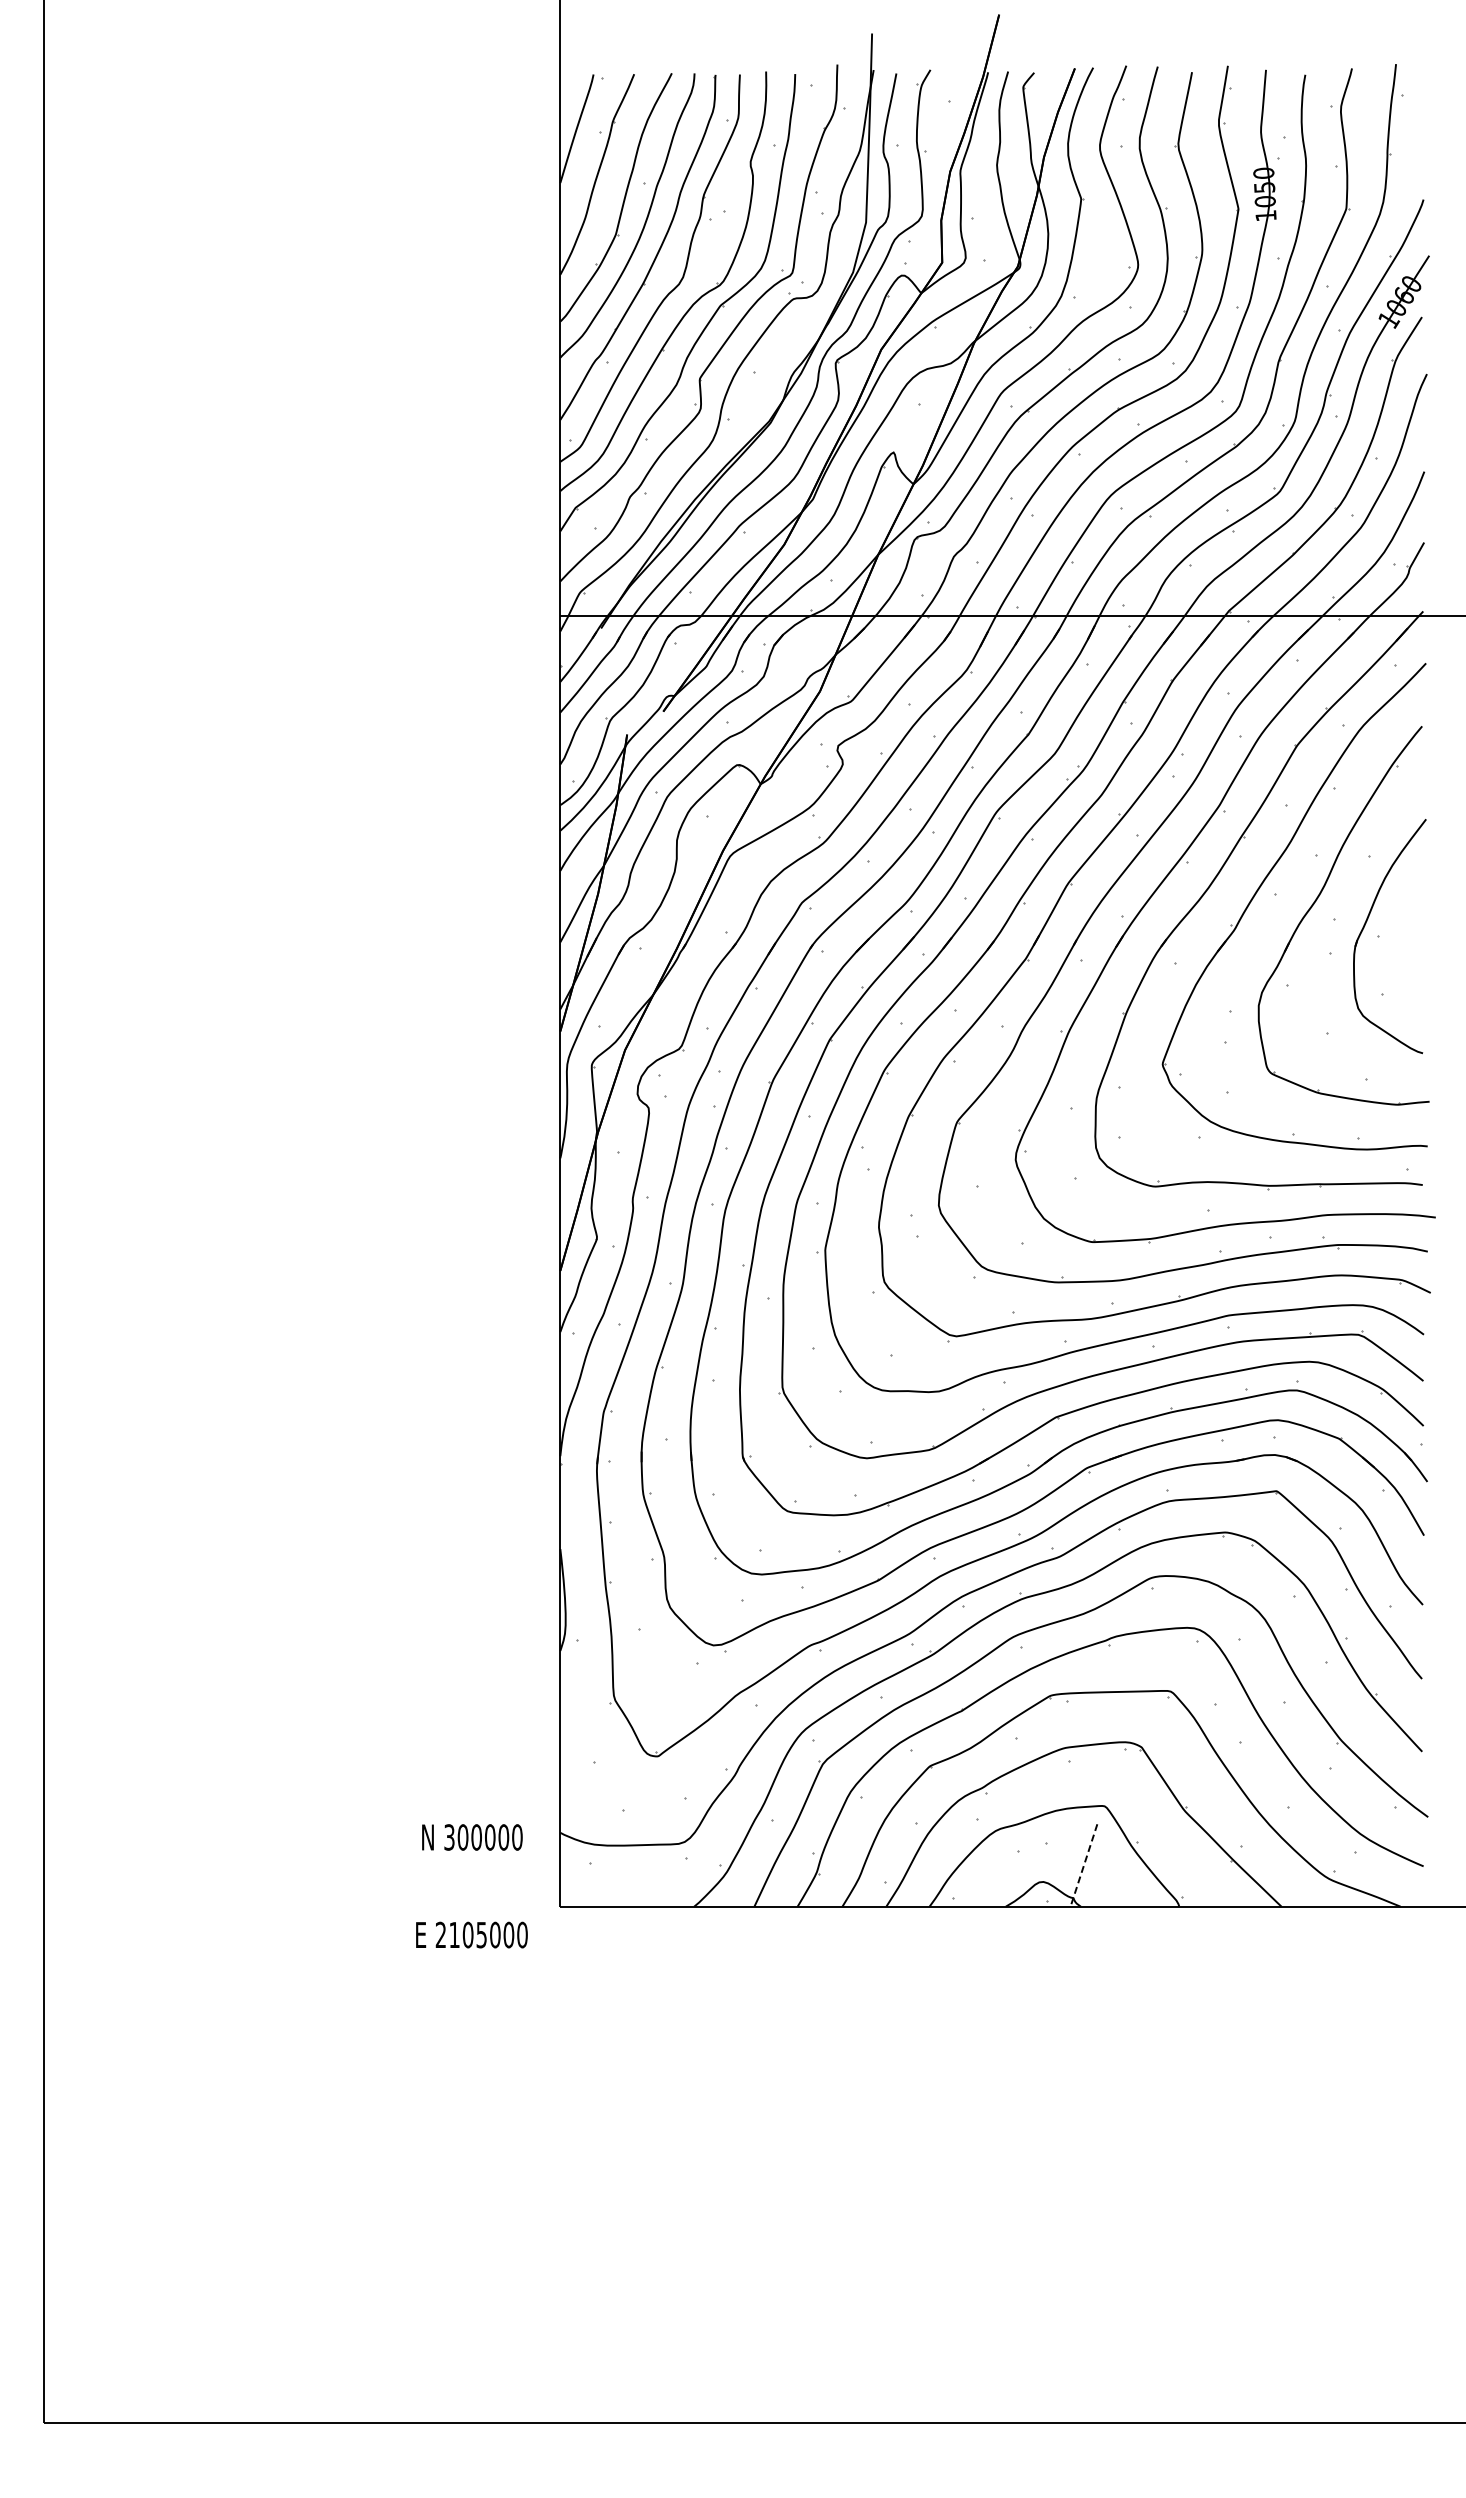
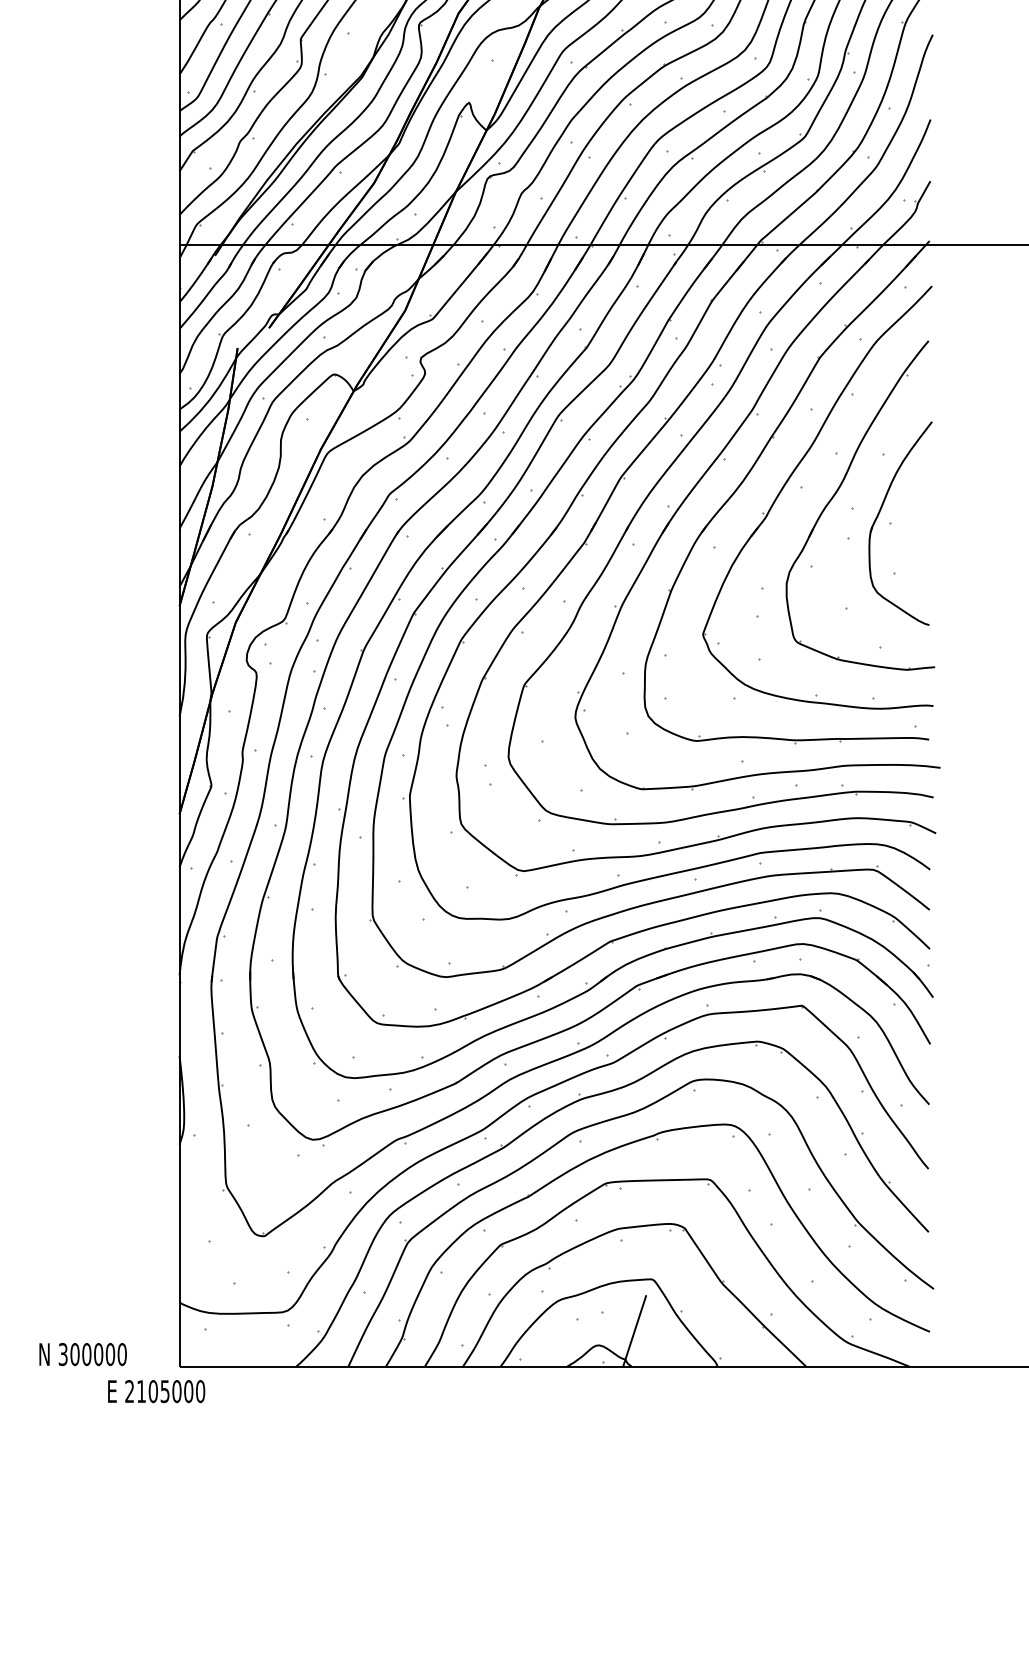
text: (472, 1837) -> (83, 1354), moved
line: (1083, 1865) -> (634, 1331), dashed -> solid
text: (471, 1934) -> (156, 1391), moved

